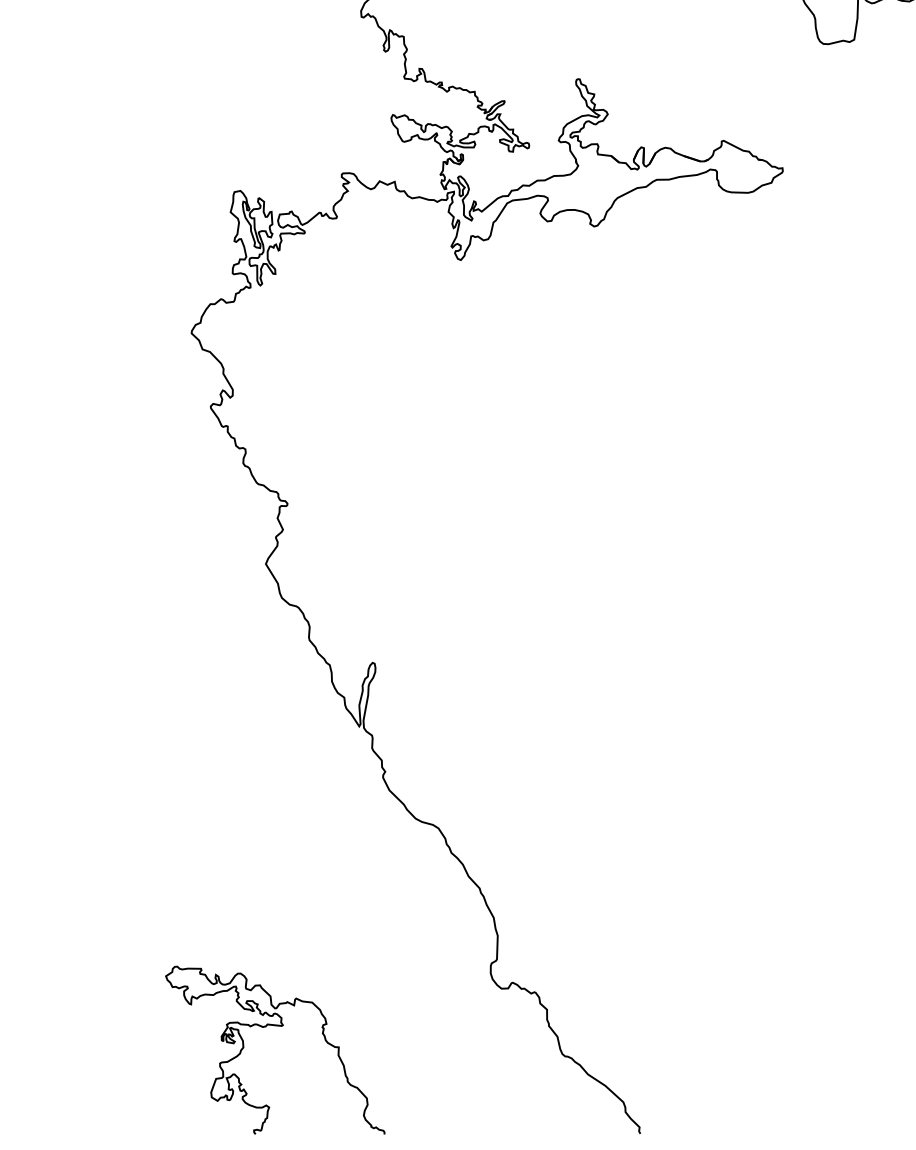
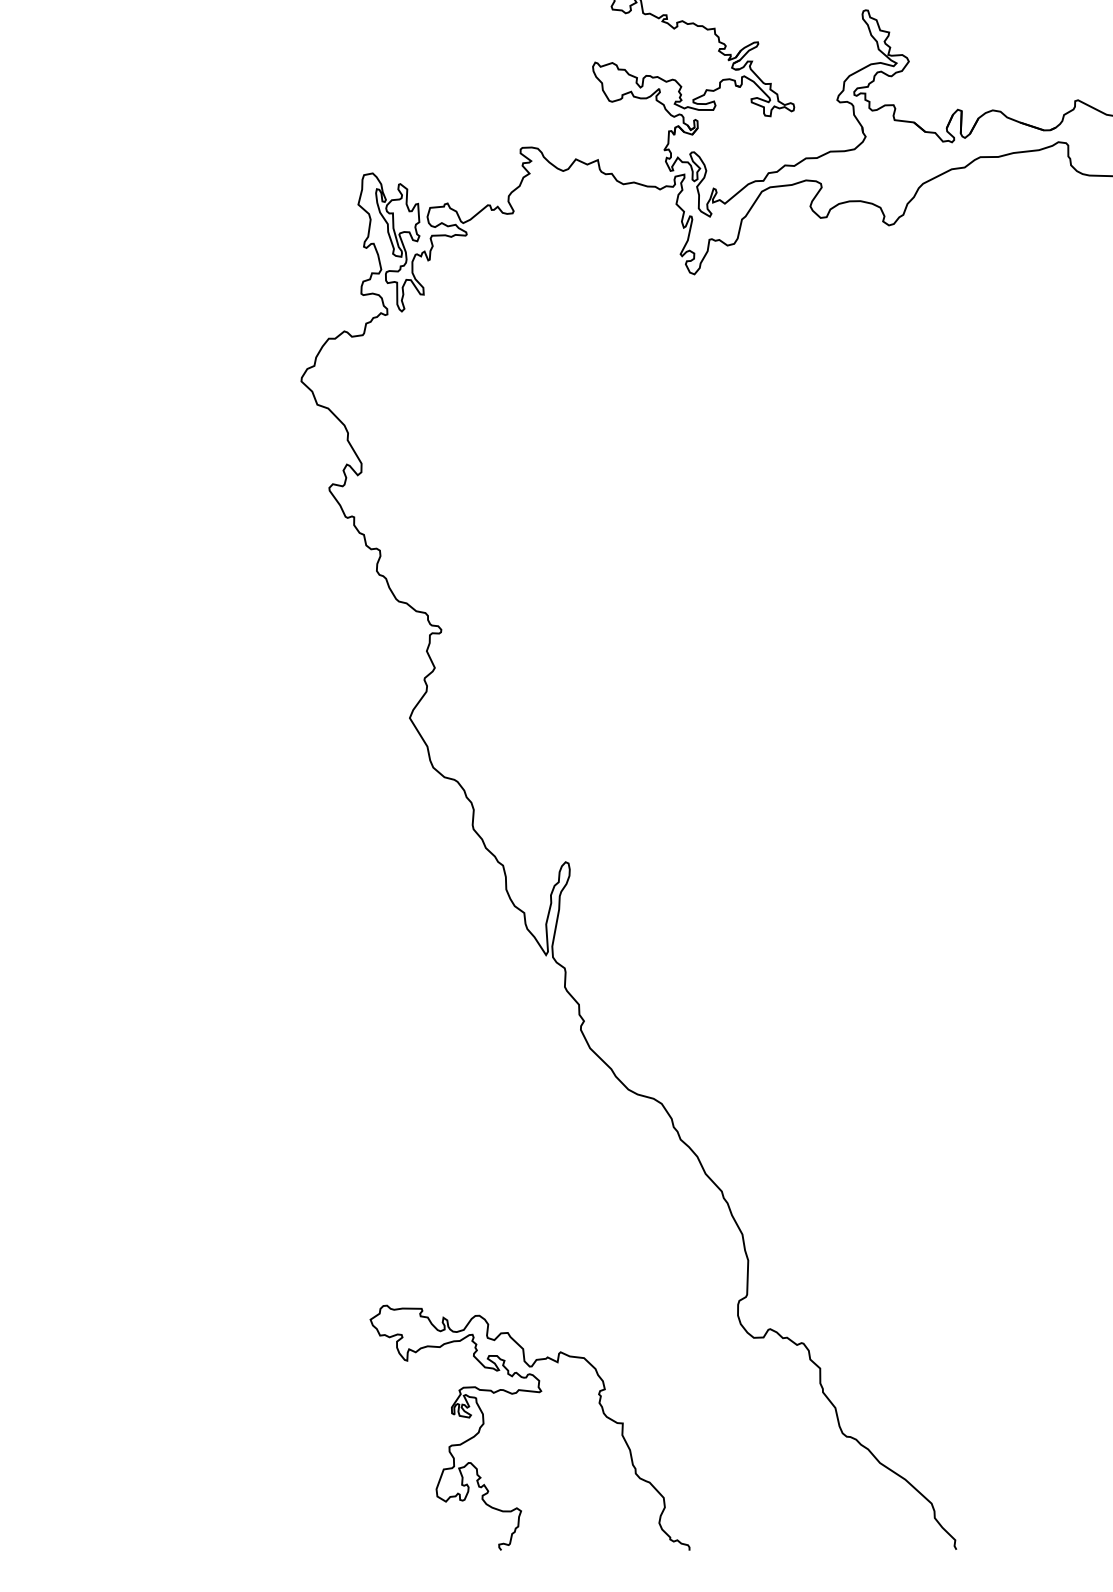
curve: (275, 1026) -> (530, 1393), moved

